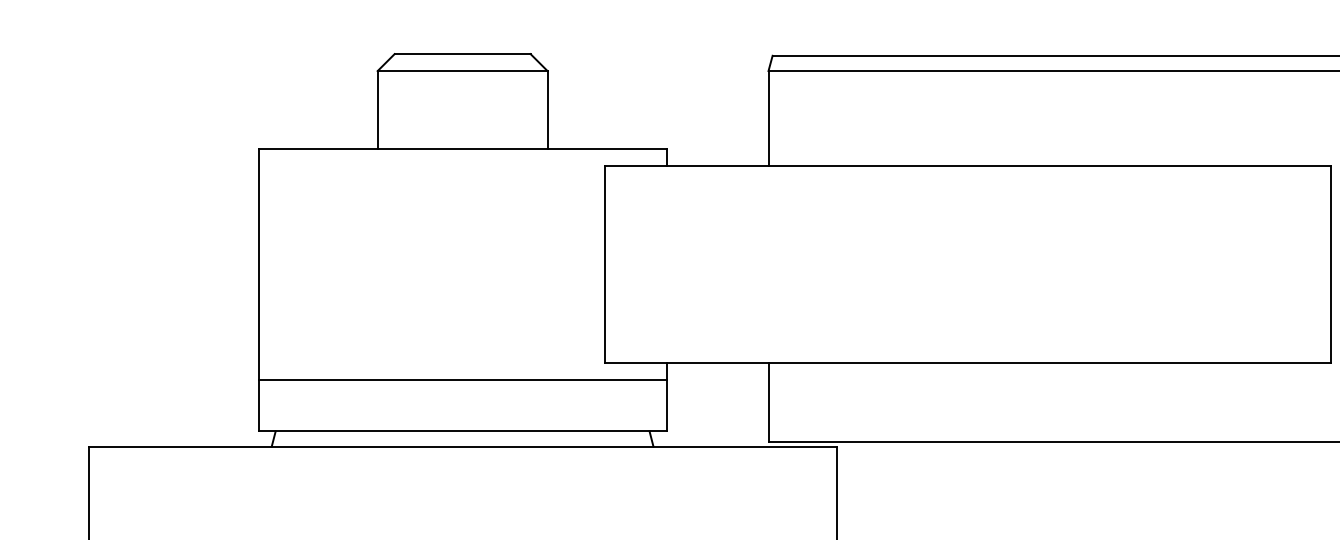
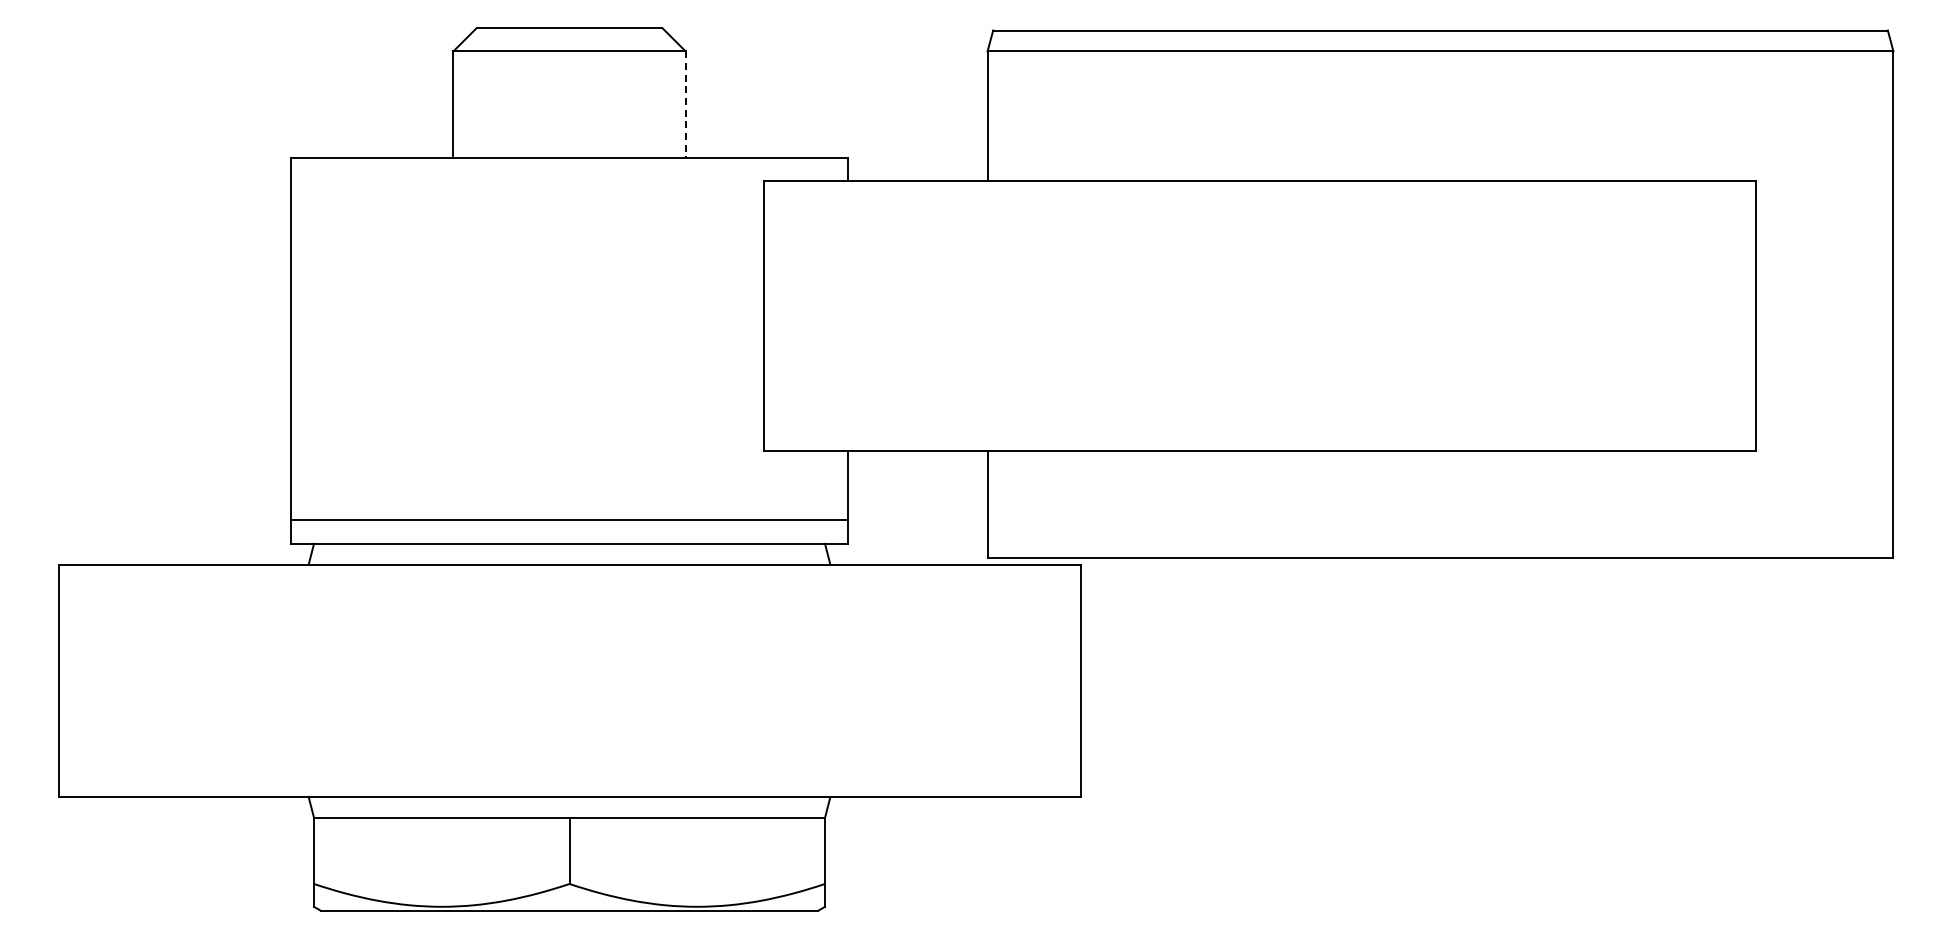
line: (547, 110) -> (685, 105), solid -> dashed
line: (462, 380) -> (569, 520), moved

